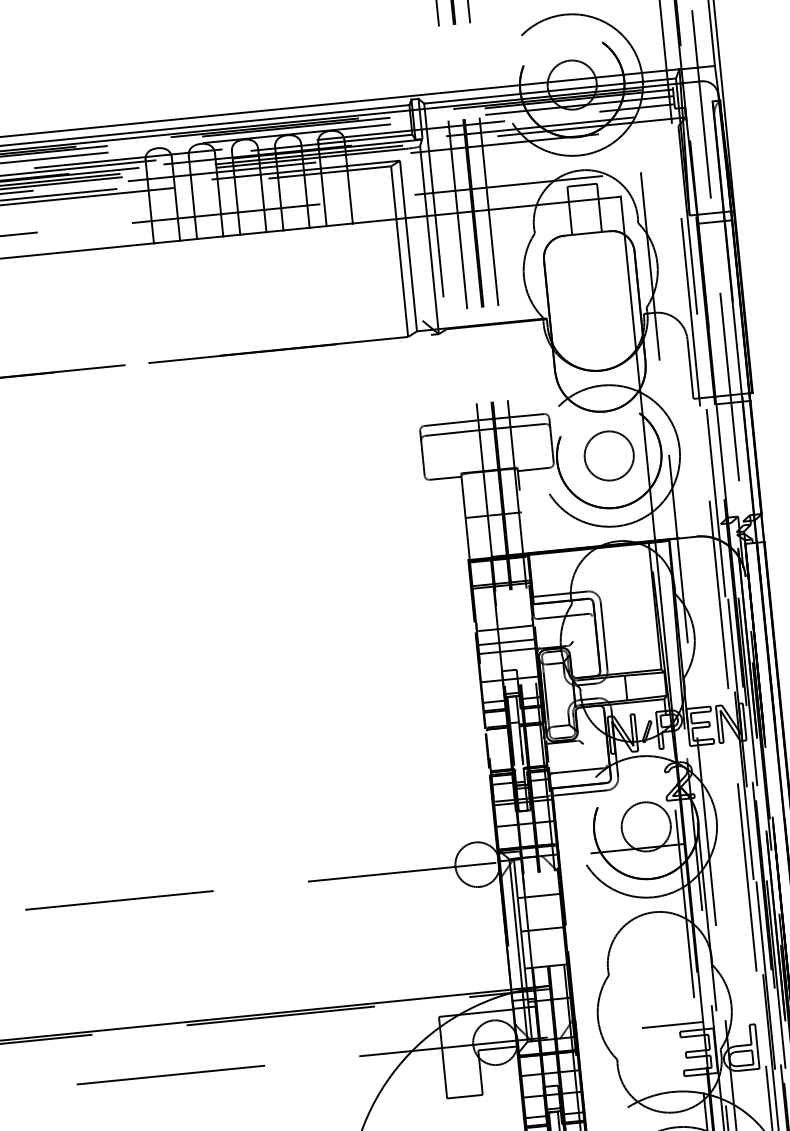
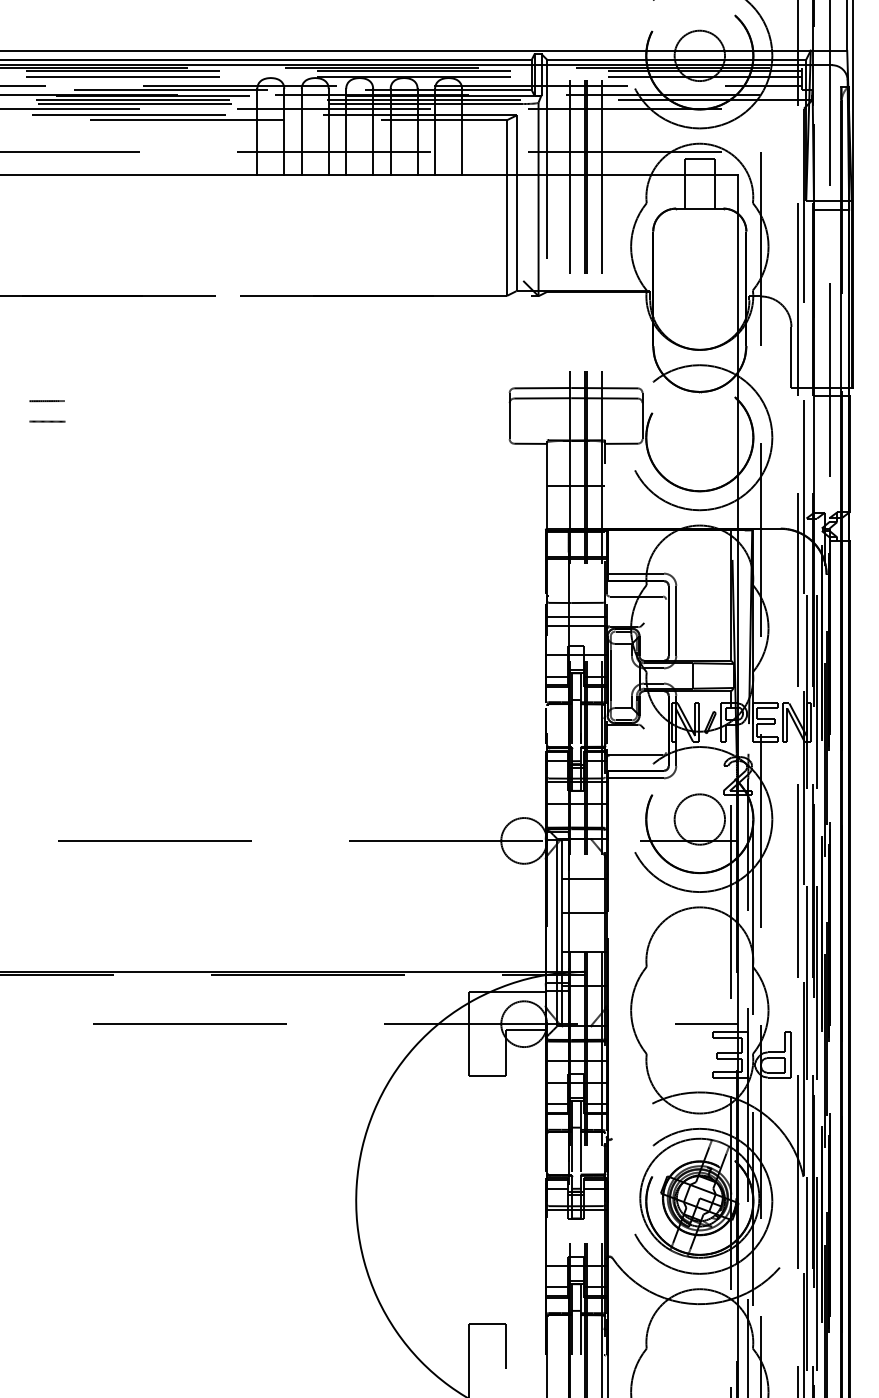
circle: (608, 455) -> (699, 437), removed

